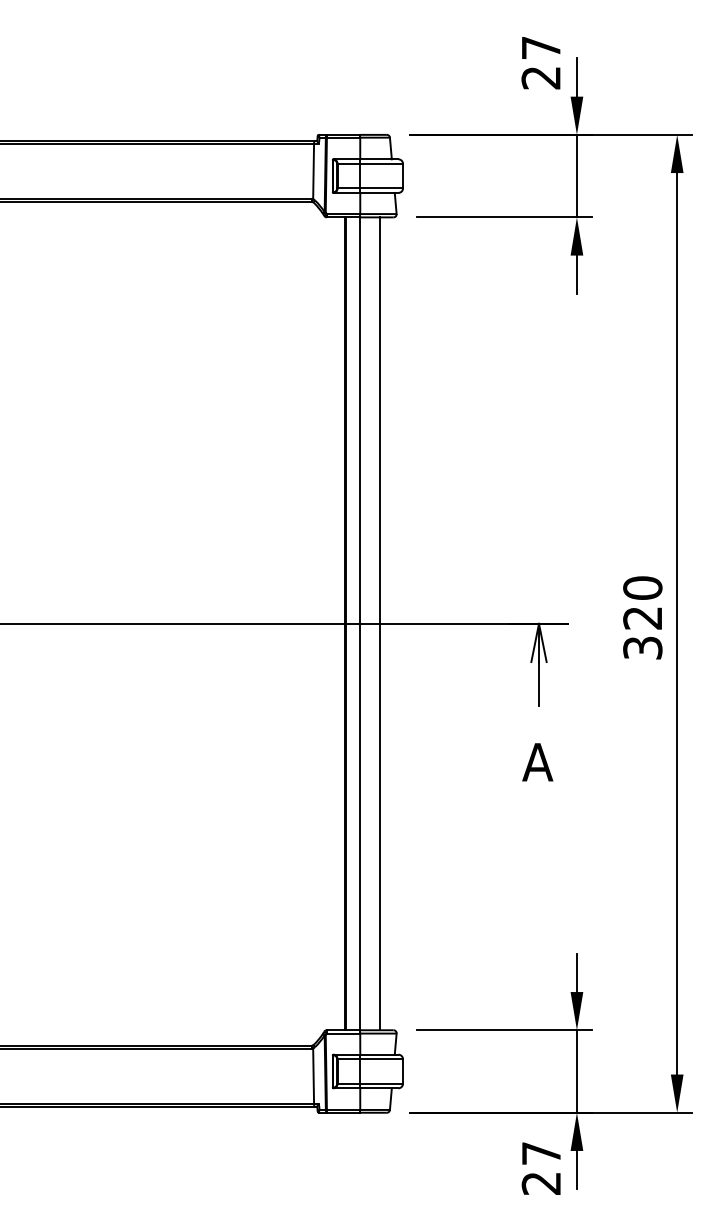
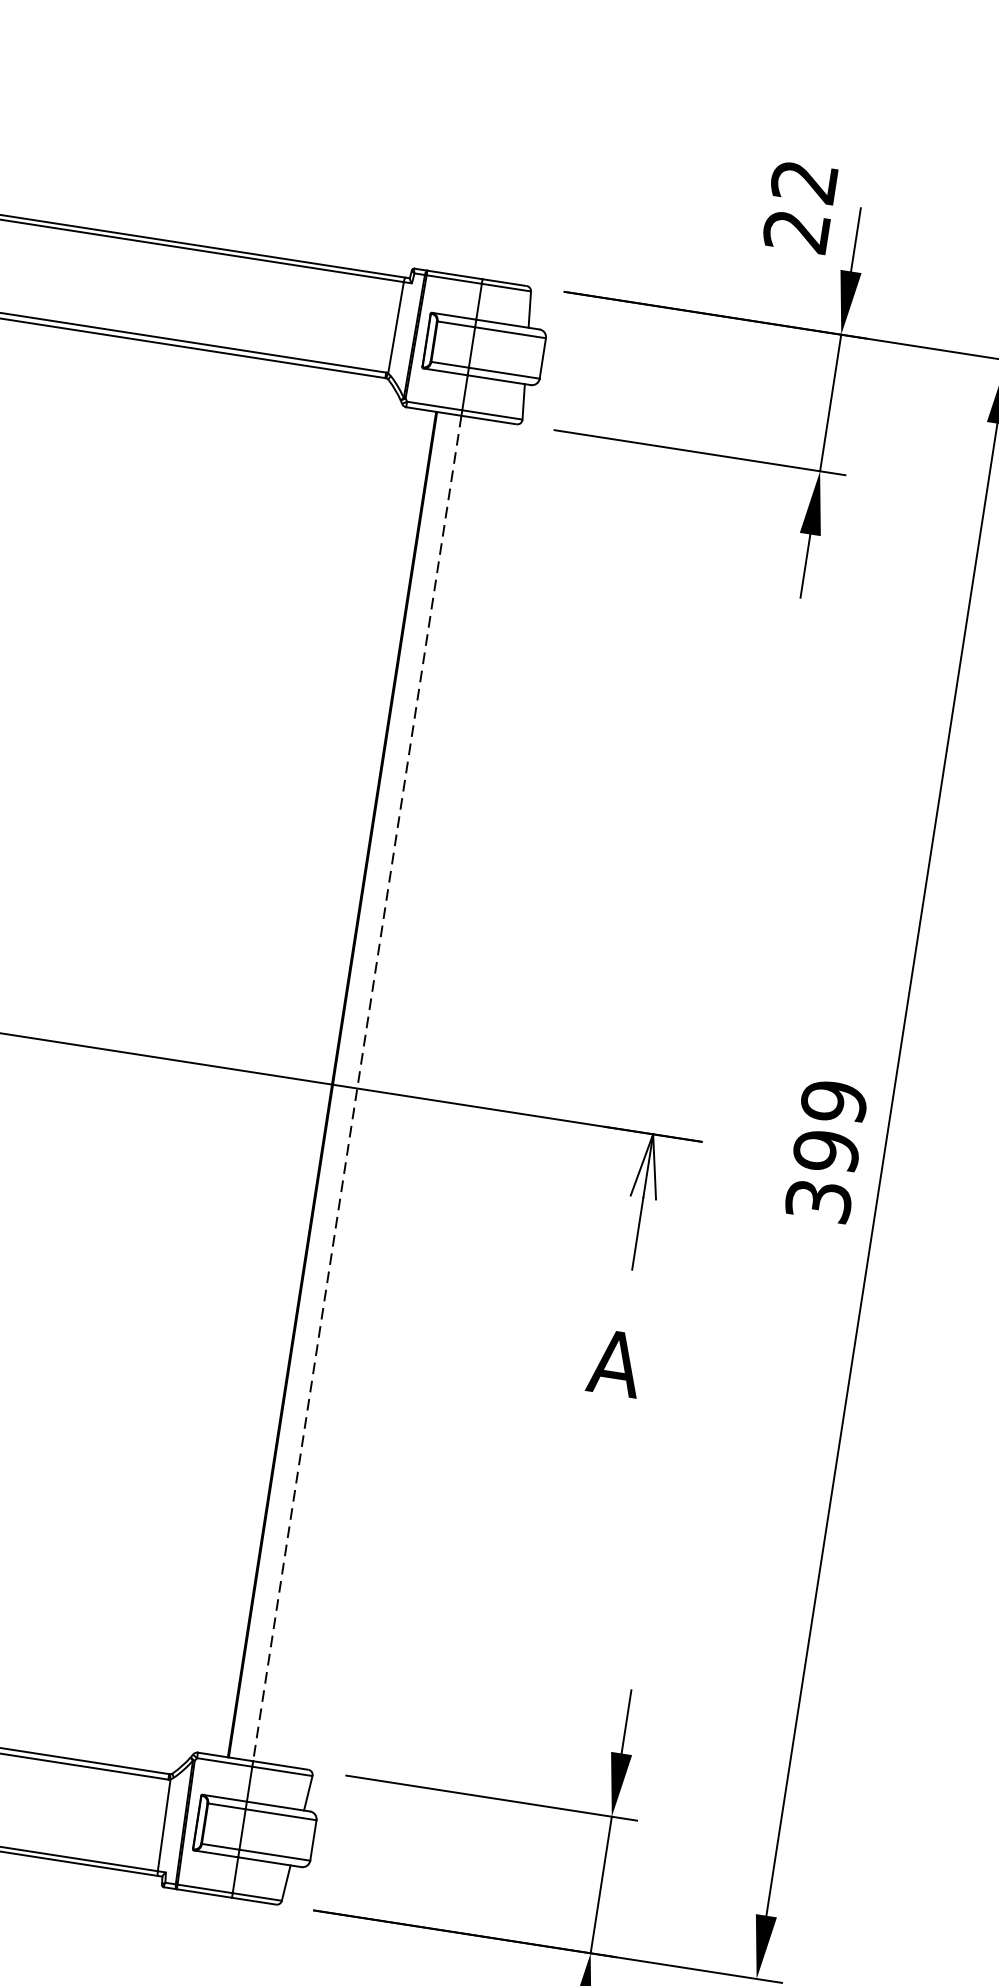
text: (540, 48) -> (803, 182), 27 -> 22
text: (642, 603) -> (829, 1127), 320 -> 399
line: (380, 623) -> (390, 1093), removed
line: (360, 624) -> (357, 1089), solid -> dashed

